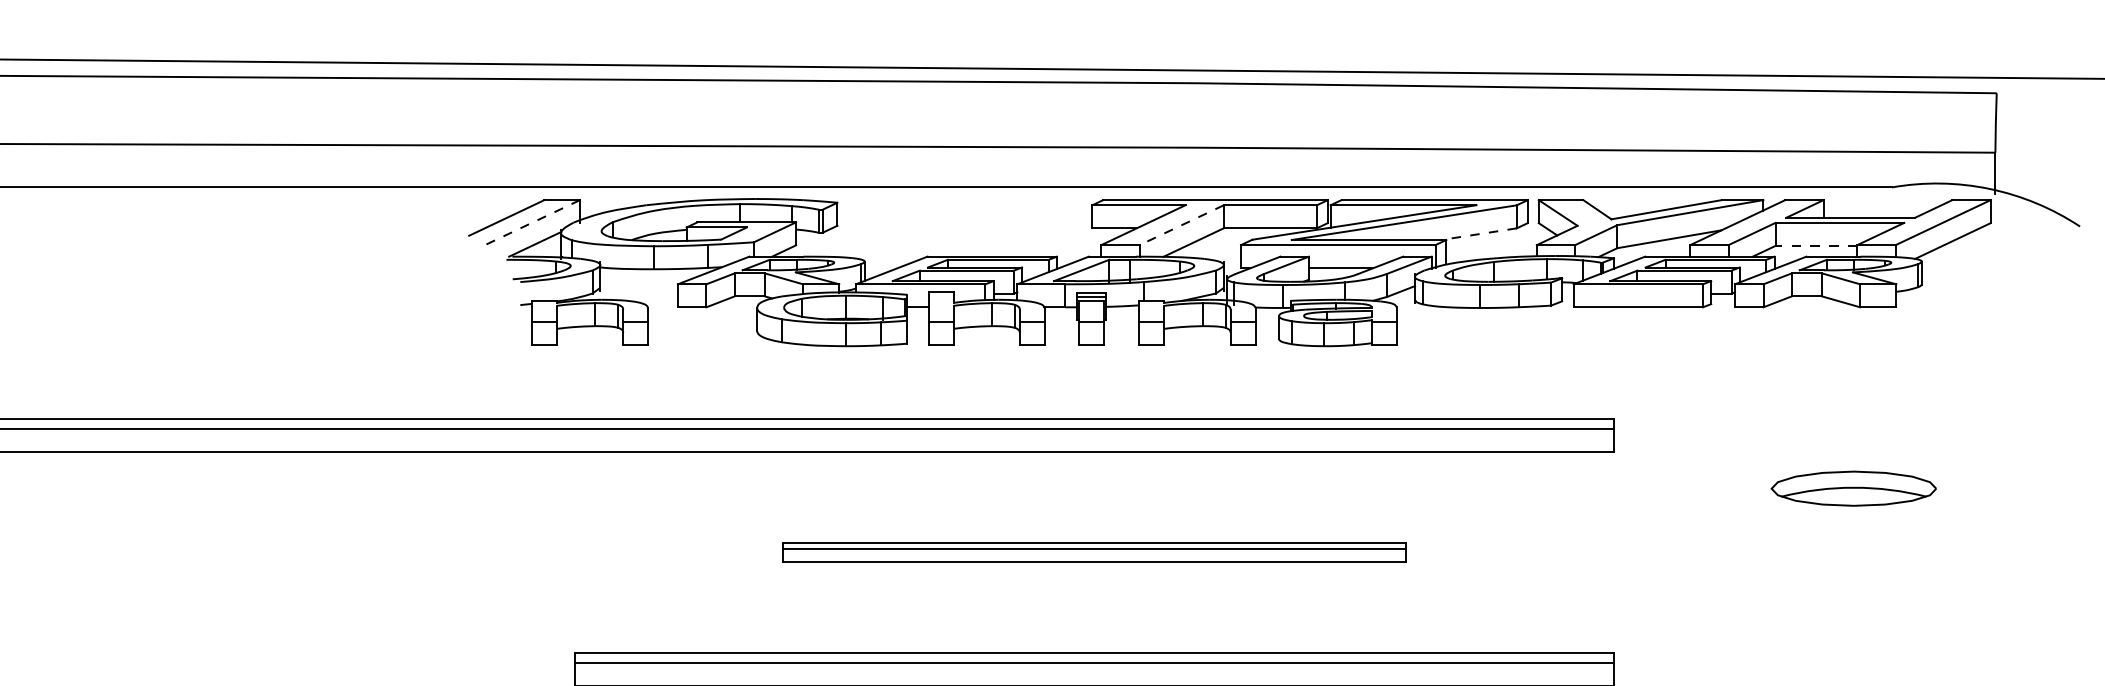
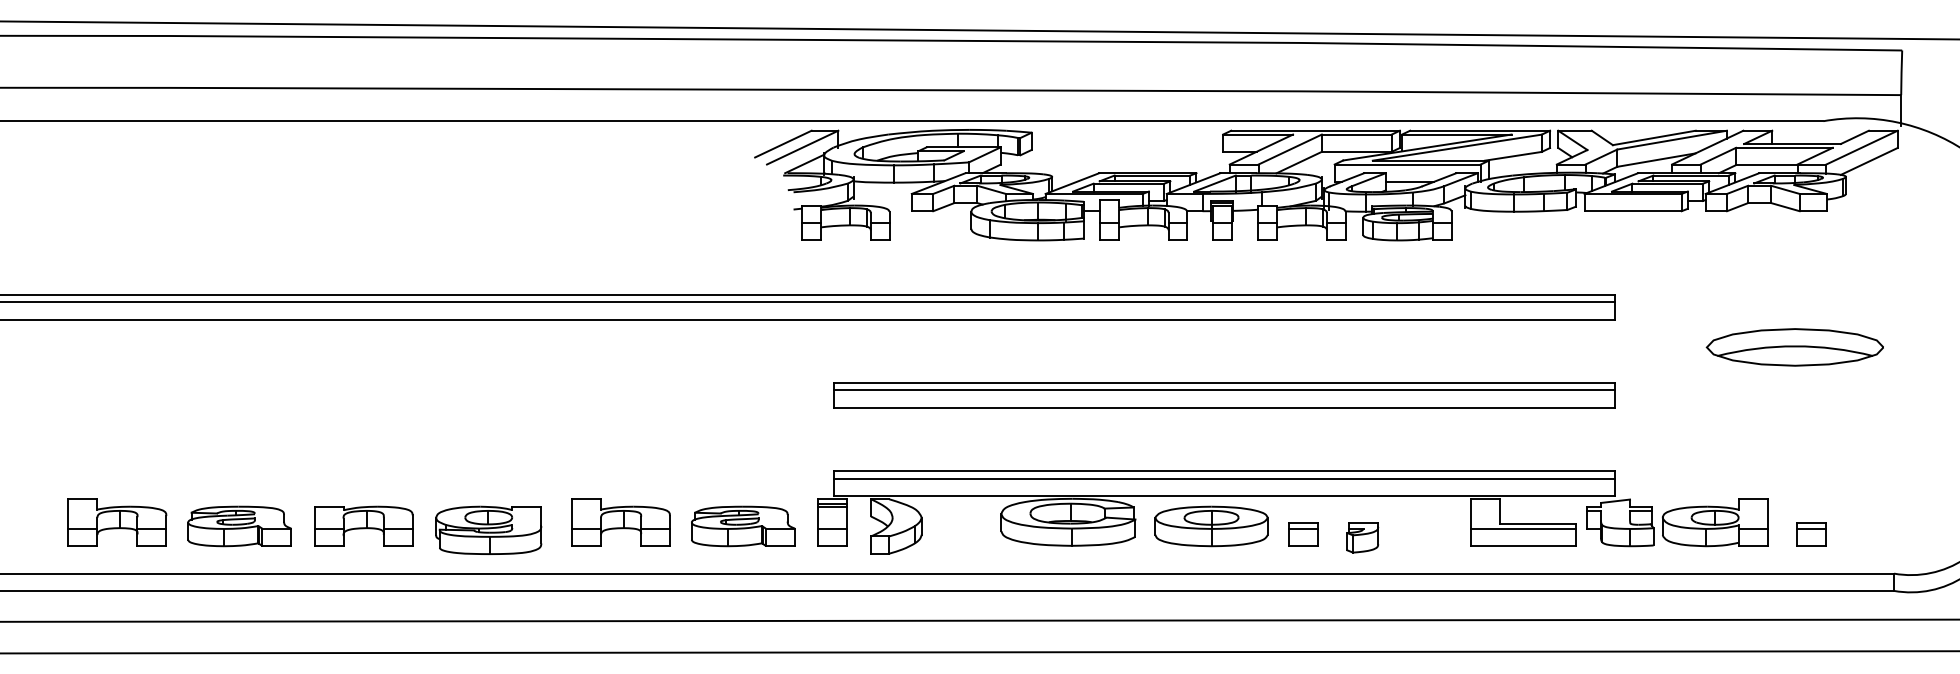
line: (532, 222) -> (802, 147), dashed -> solid
line: (1182, 225) -> (1290, 149), dashed -> solid
line: (1479, 234) -> (1513, 156), dashed -> solid
line: (1816, 246) -> (1766, 165), dashed -> solid
part: (1853, 488) -> (1794, 347), size x1.43
part: (1094, 552) -> (1224, 395), size x1.67

